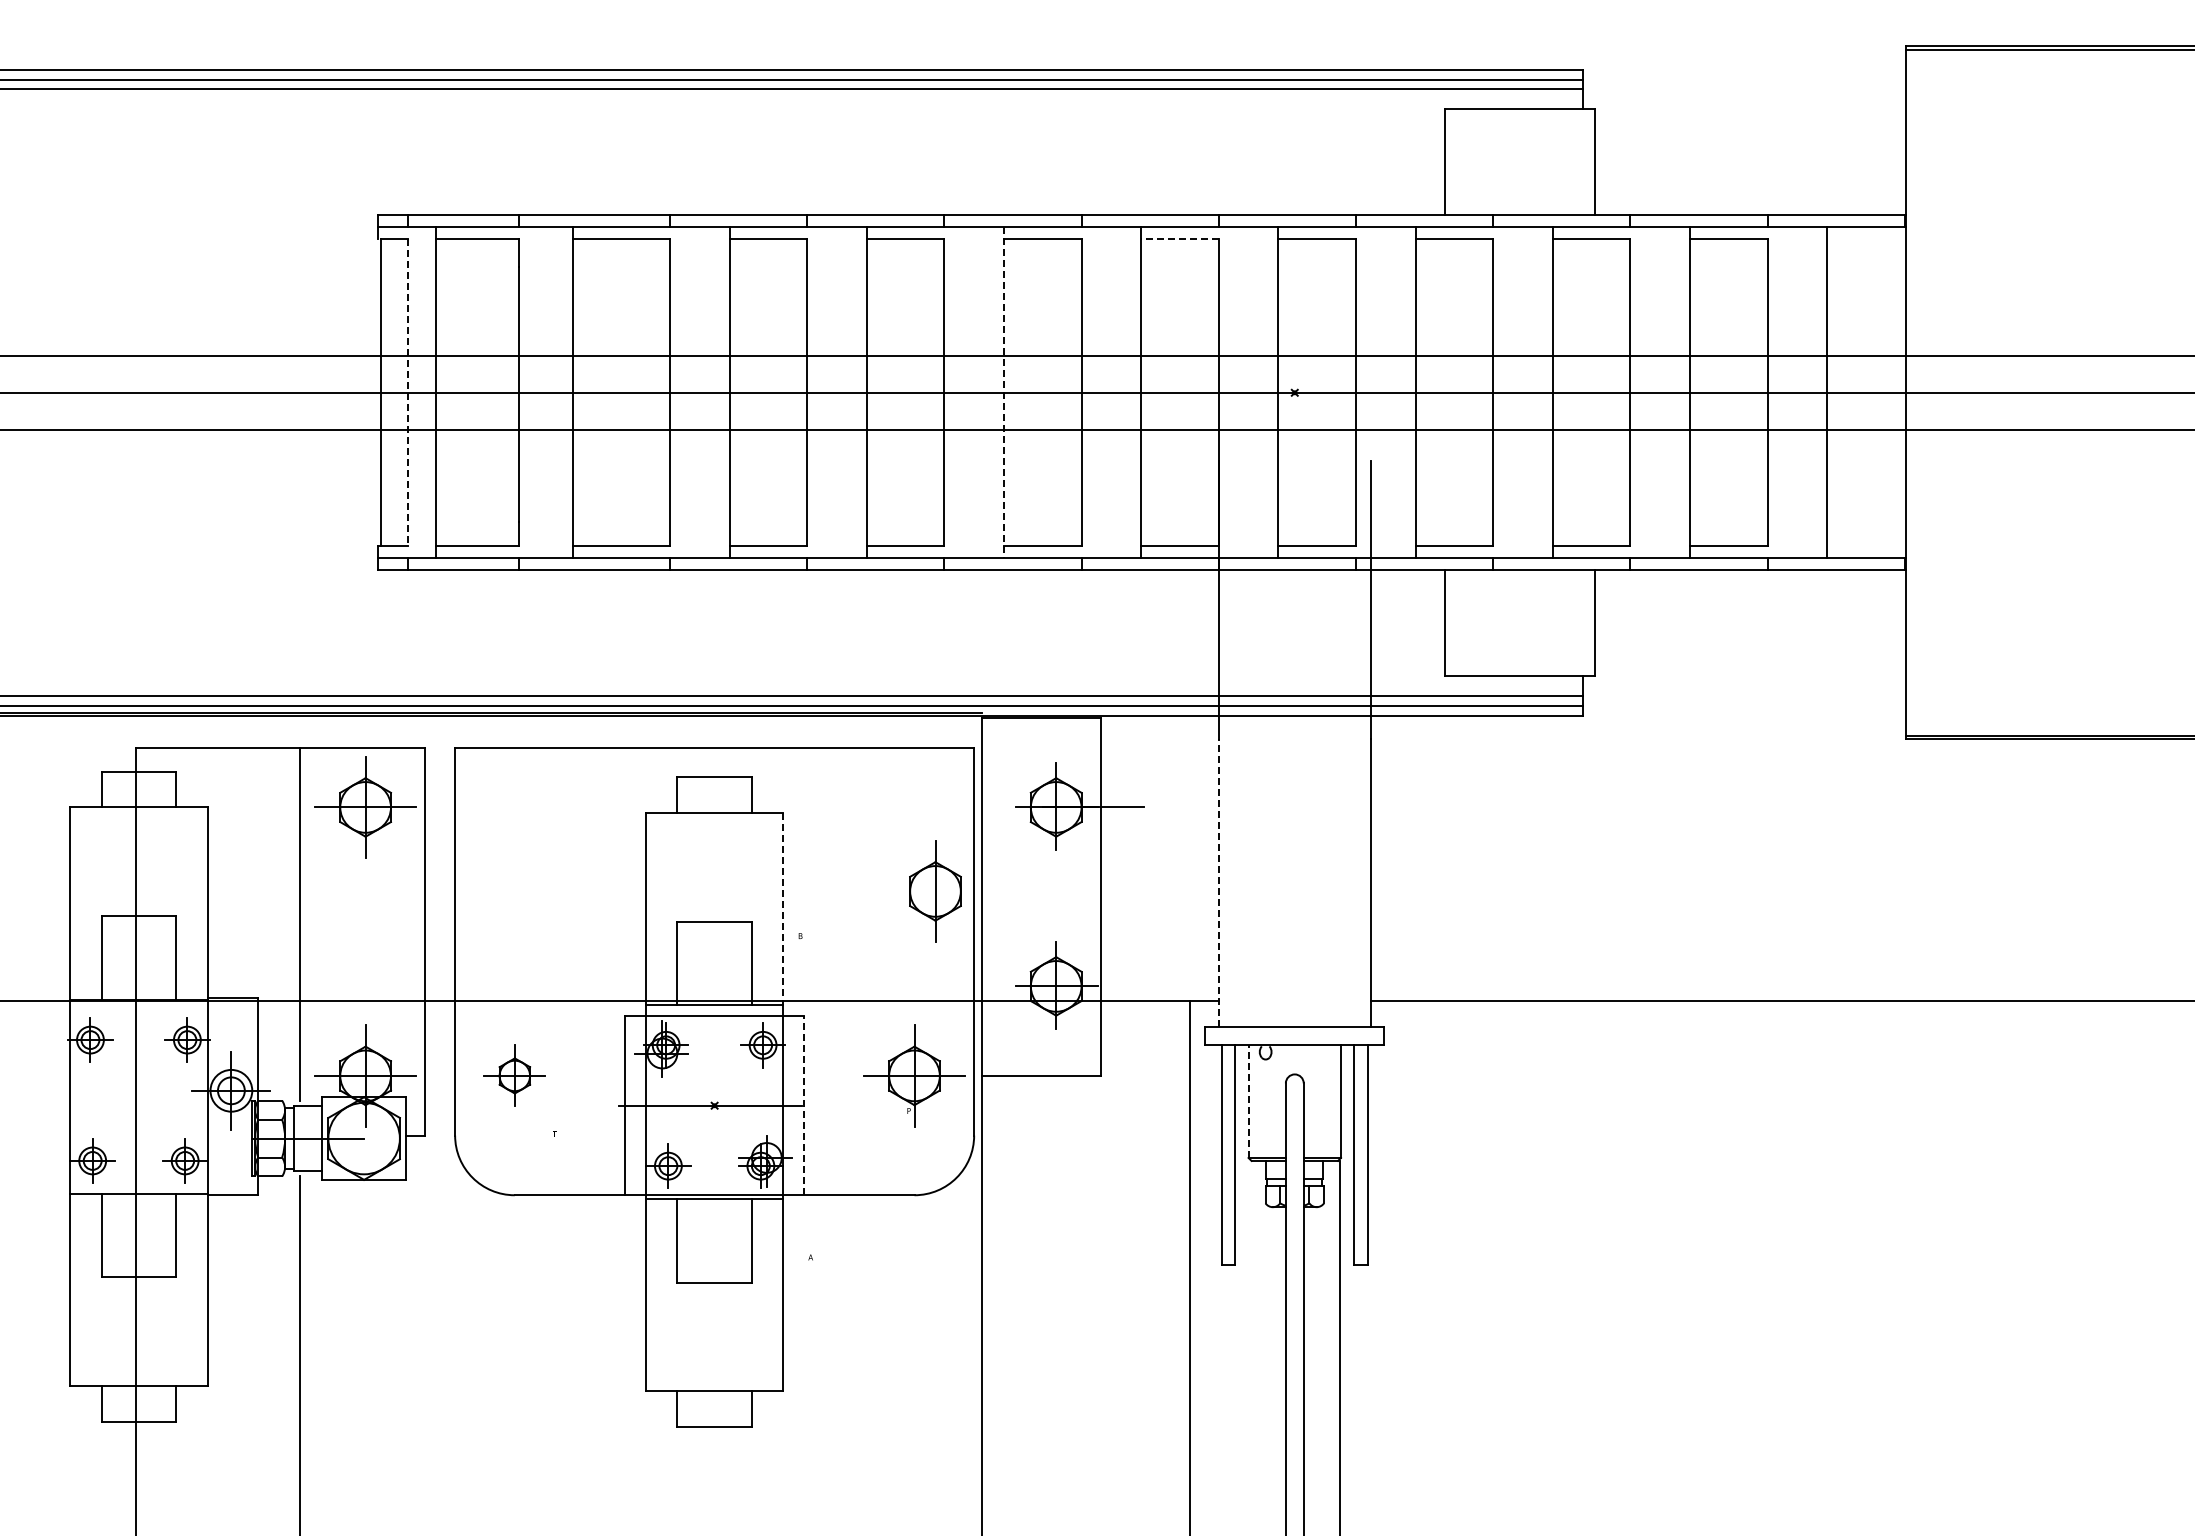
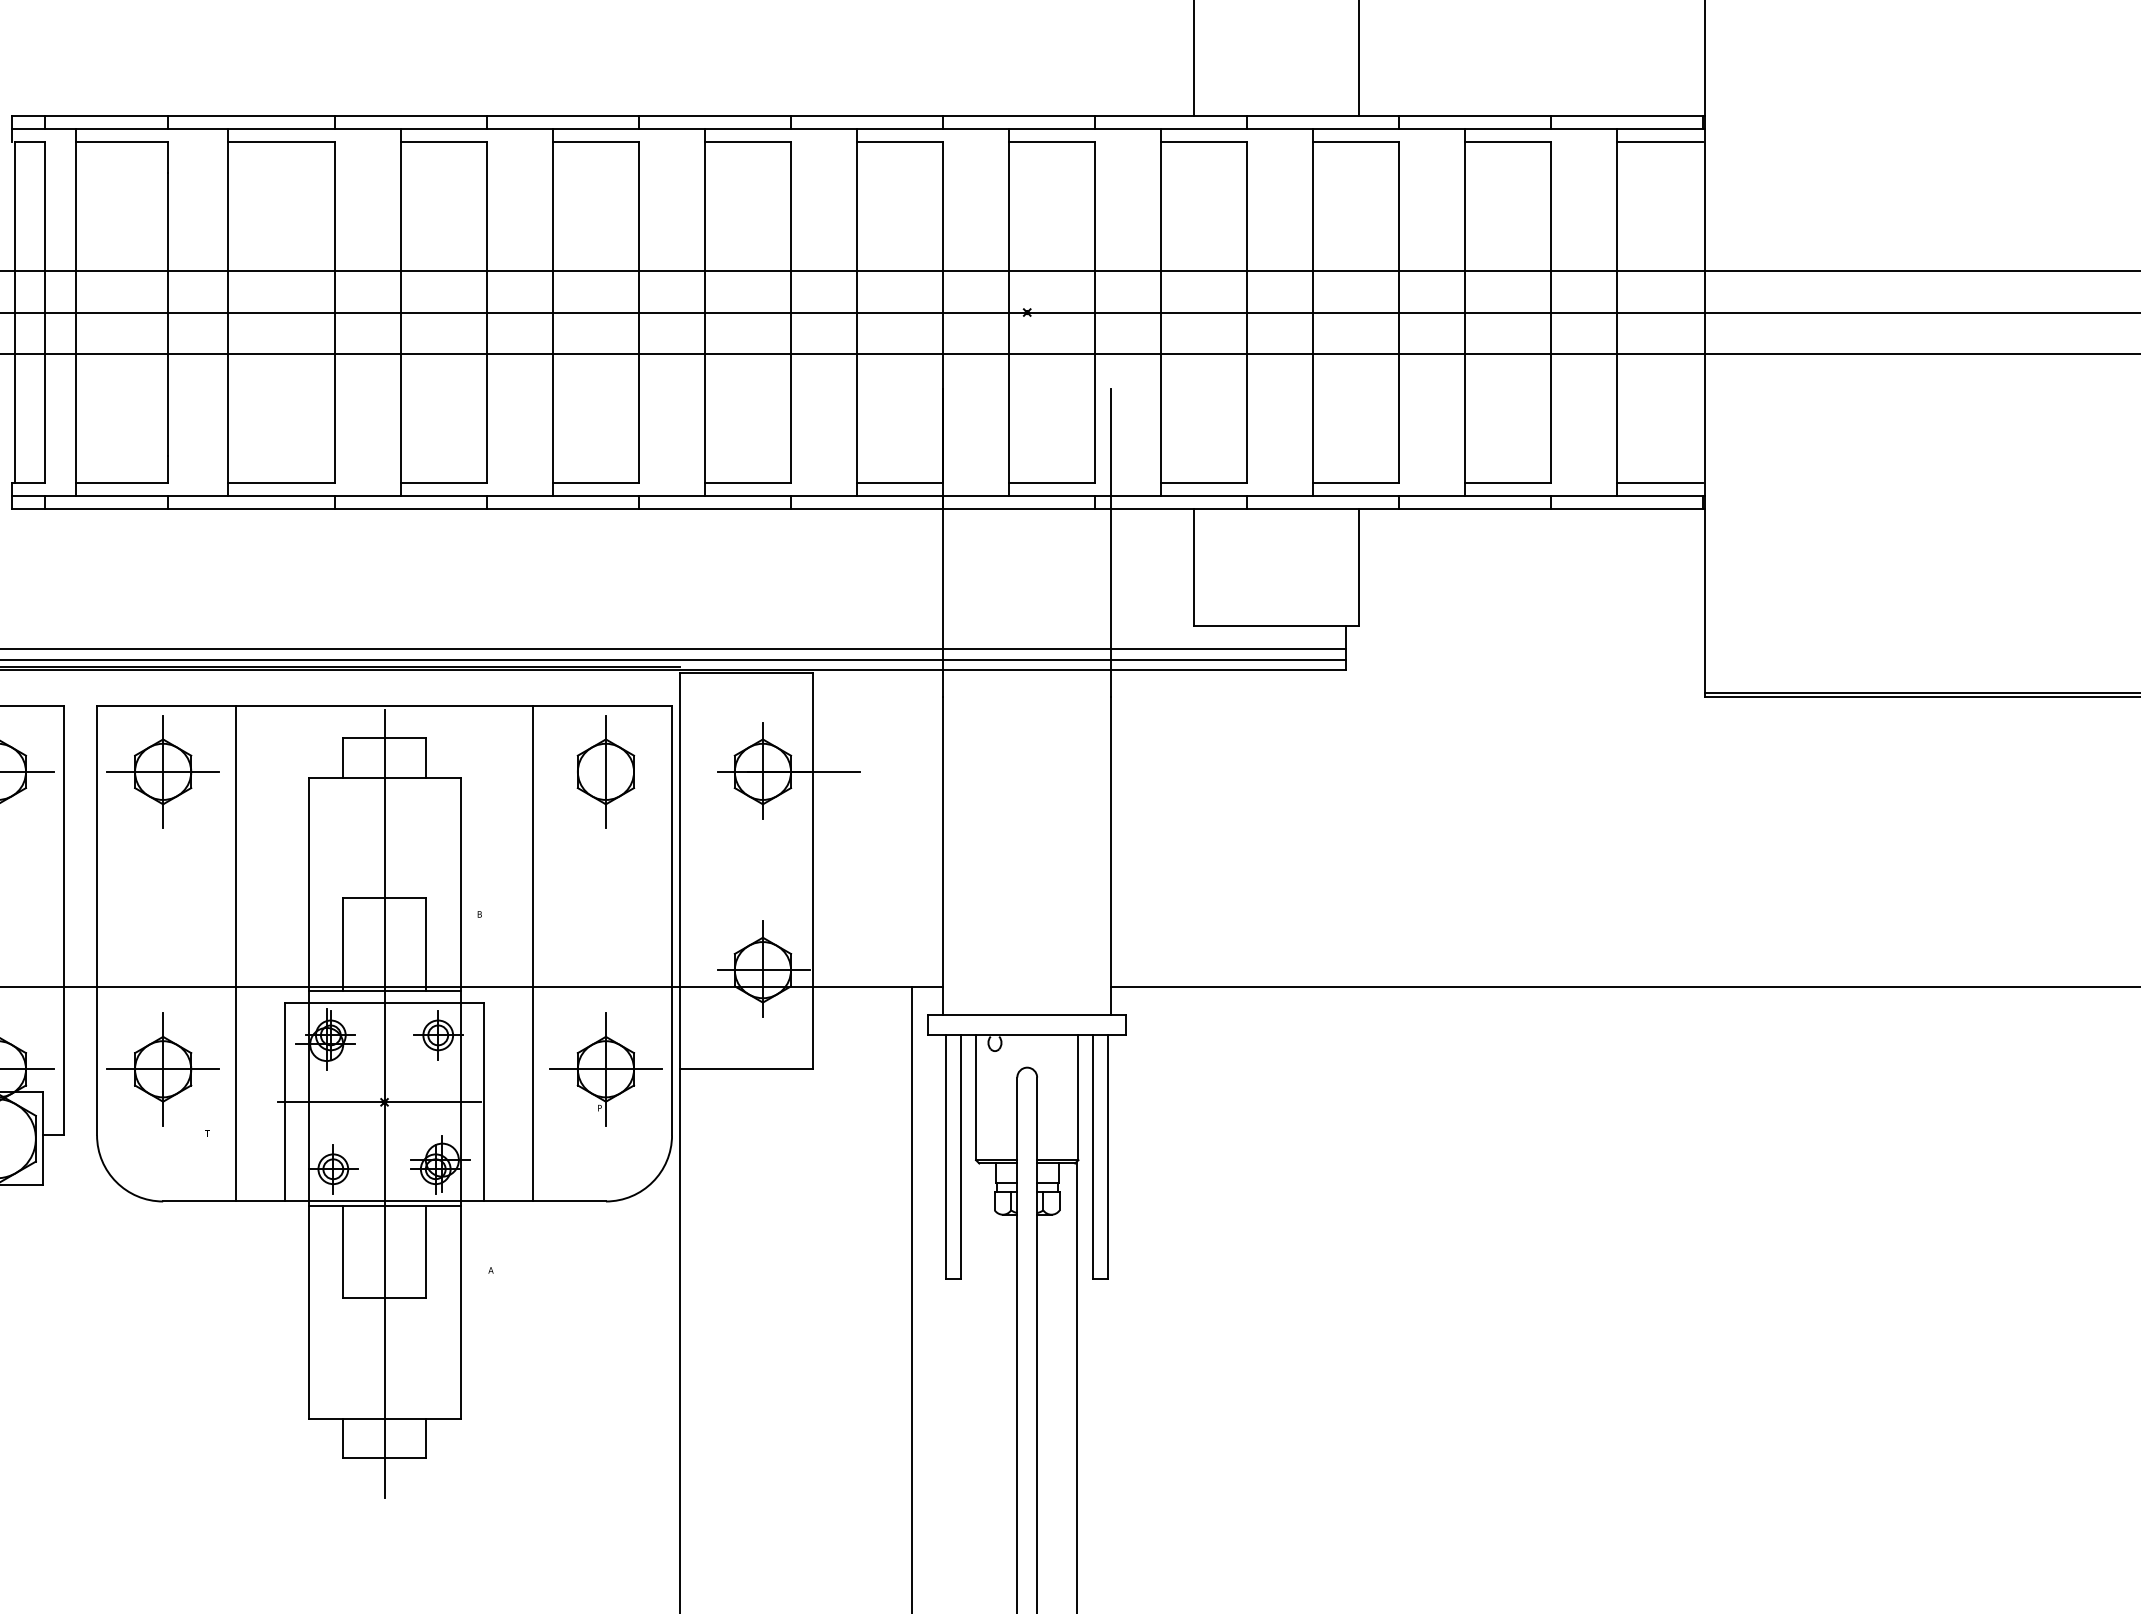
line: (1179, 239) -> (899, 142), dashed -> solid
line: (1865, 239) -> (1659, 142), added
line: (408, 392) -> (45, 312), dashed -> solid
line: (1003, 392) -> (704, 312), dashed -> solid
line: (1865, 546) -> (1659, 482), added
part: (514, 807) -> (162, 771), added
line: (1219, 883) -> (943, 856), dashed -> solid
part: (935, 891) -> (605, 771), moved
line: (783, 909) -> (460, 884), dashed -> solid
line: (580, 971) -> (235, 953), added
line: (848, 971) -> (532, 953), added
part: (514, 1075) -> (162, 1068), size x1.67
line: (1248, 1101) -> (975, 1097), dashed -> solid
line: (804, 1105) -> (484, 1102), dashed -> solid
line: (714, 1107) -> (384, 1104), added

